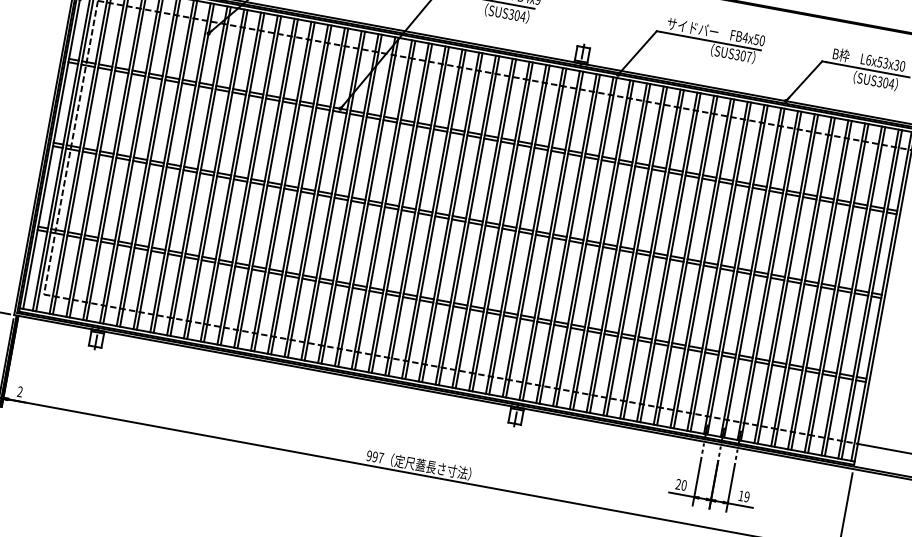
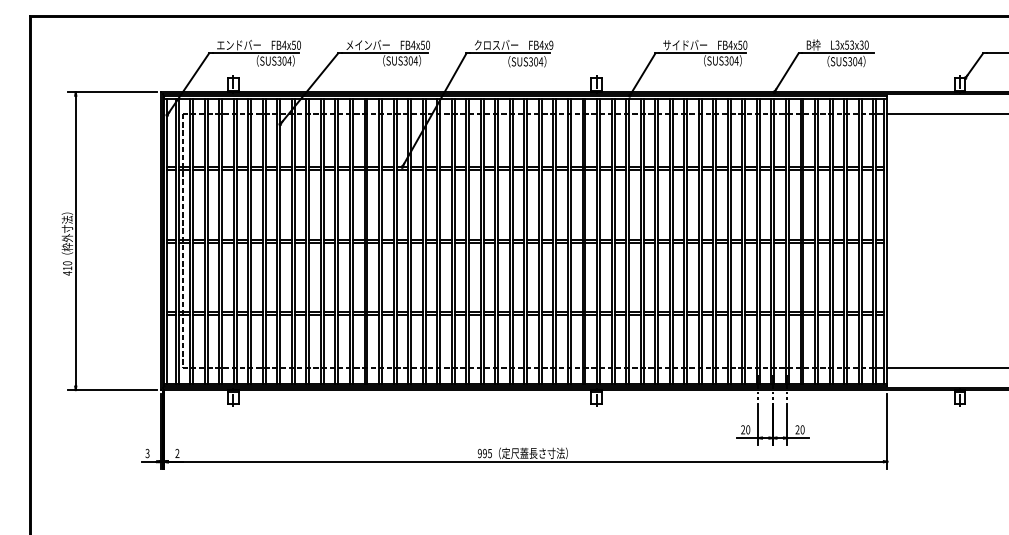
text: (748, 56) -> (736, 60), SUS307 -> SUS304
text: (868, 59) -> (837, 44), L6x53x30 -> L3x53x30
text: (381, 458) -> (490, 453), 997 -> 995
text: (743, 495) -> (799, 429), 19 -> 20

